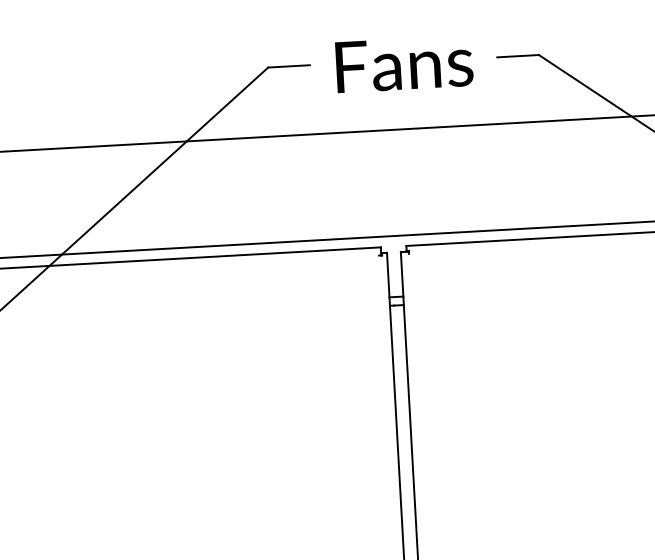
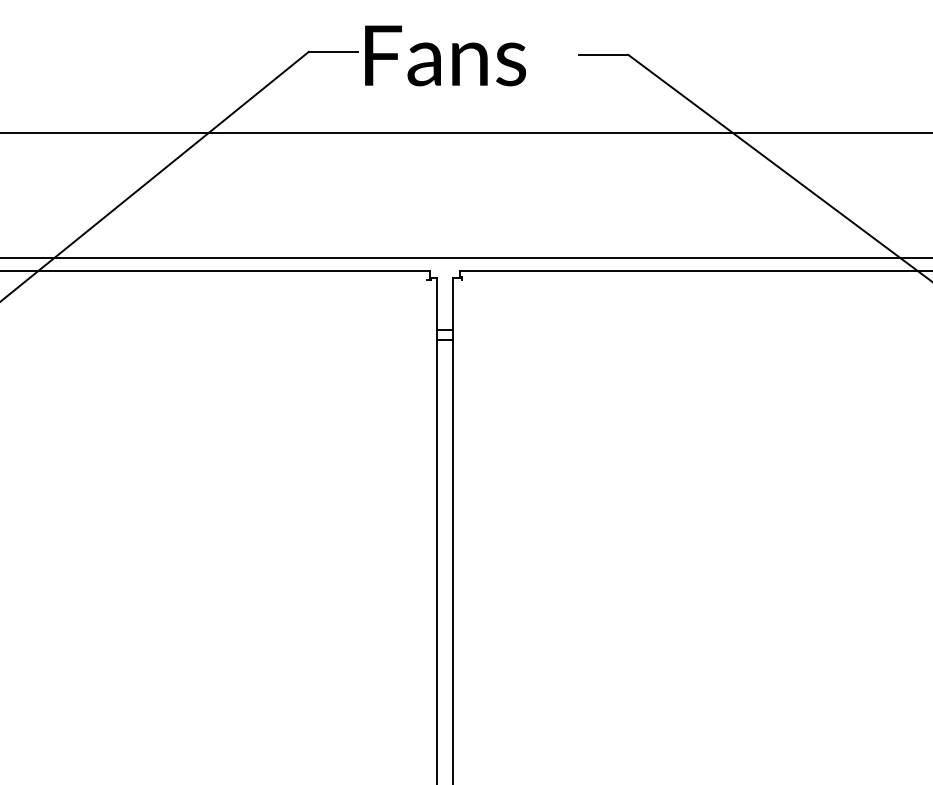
text: (404, 63) -> (445, 55), moved

